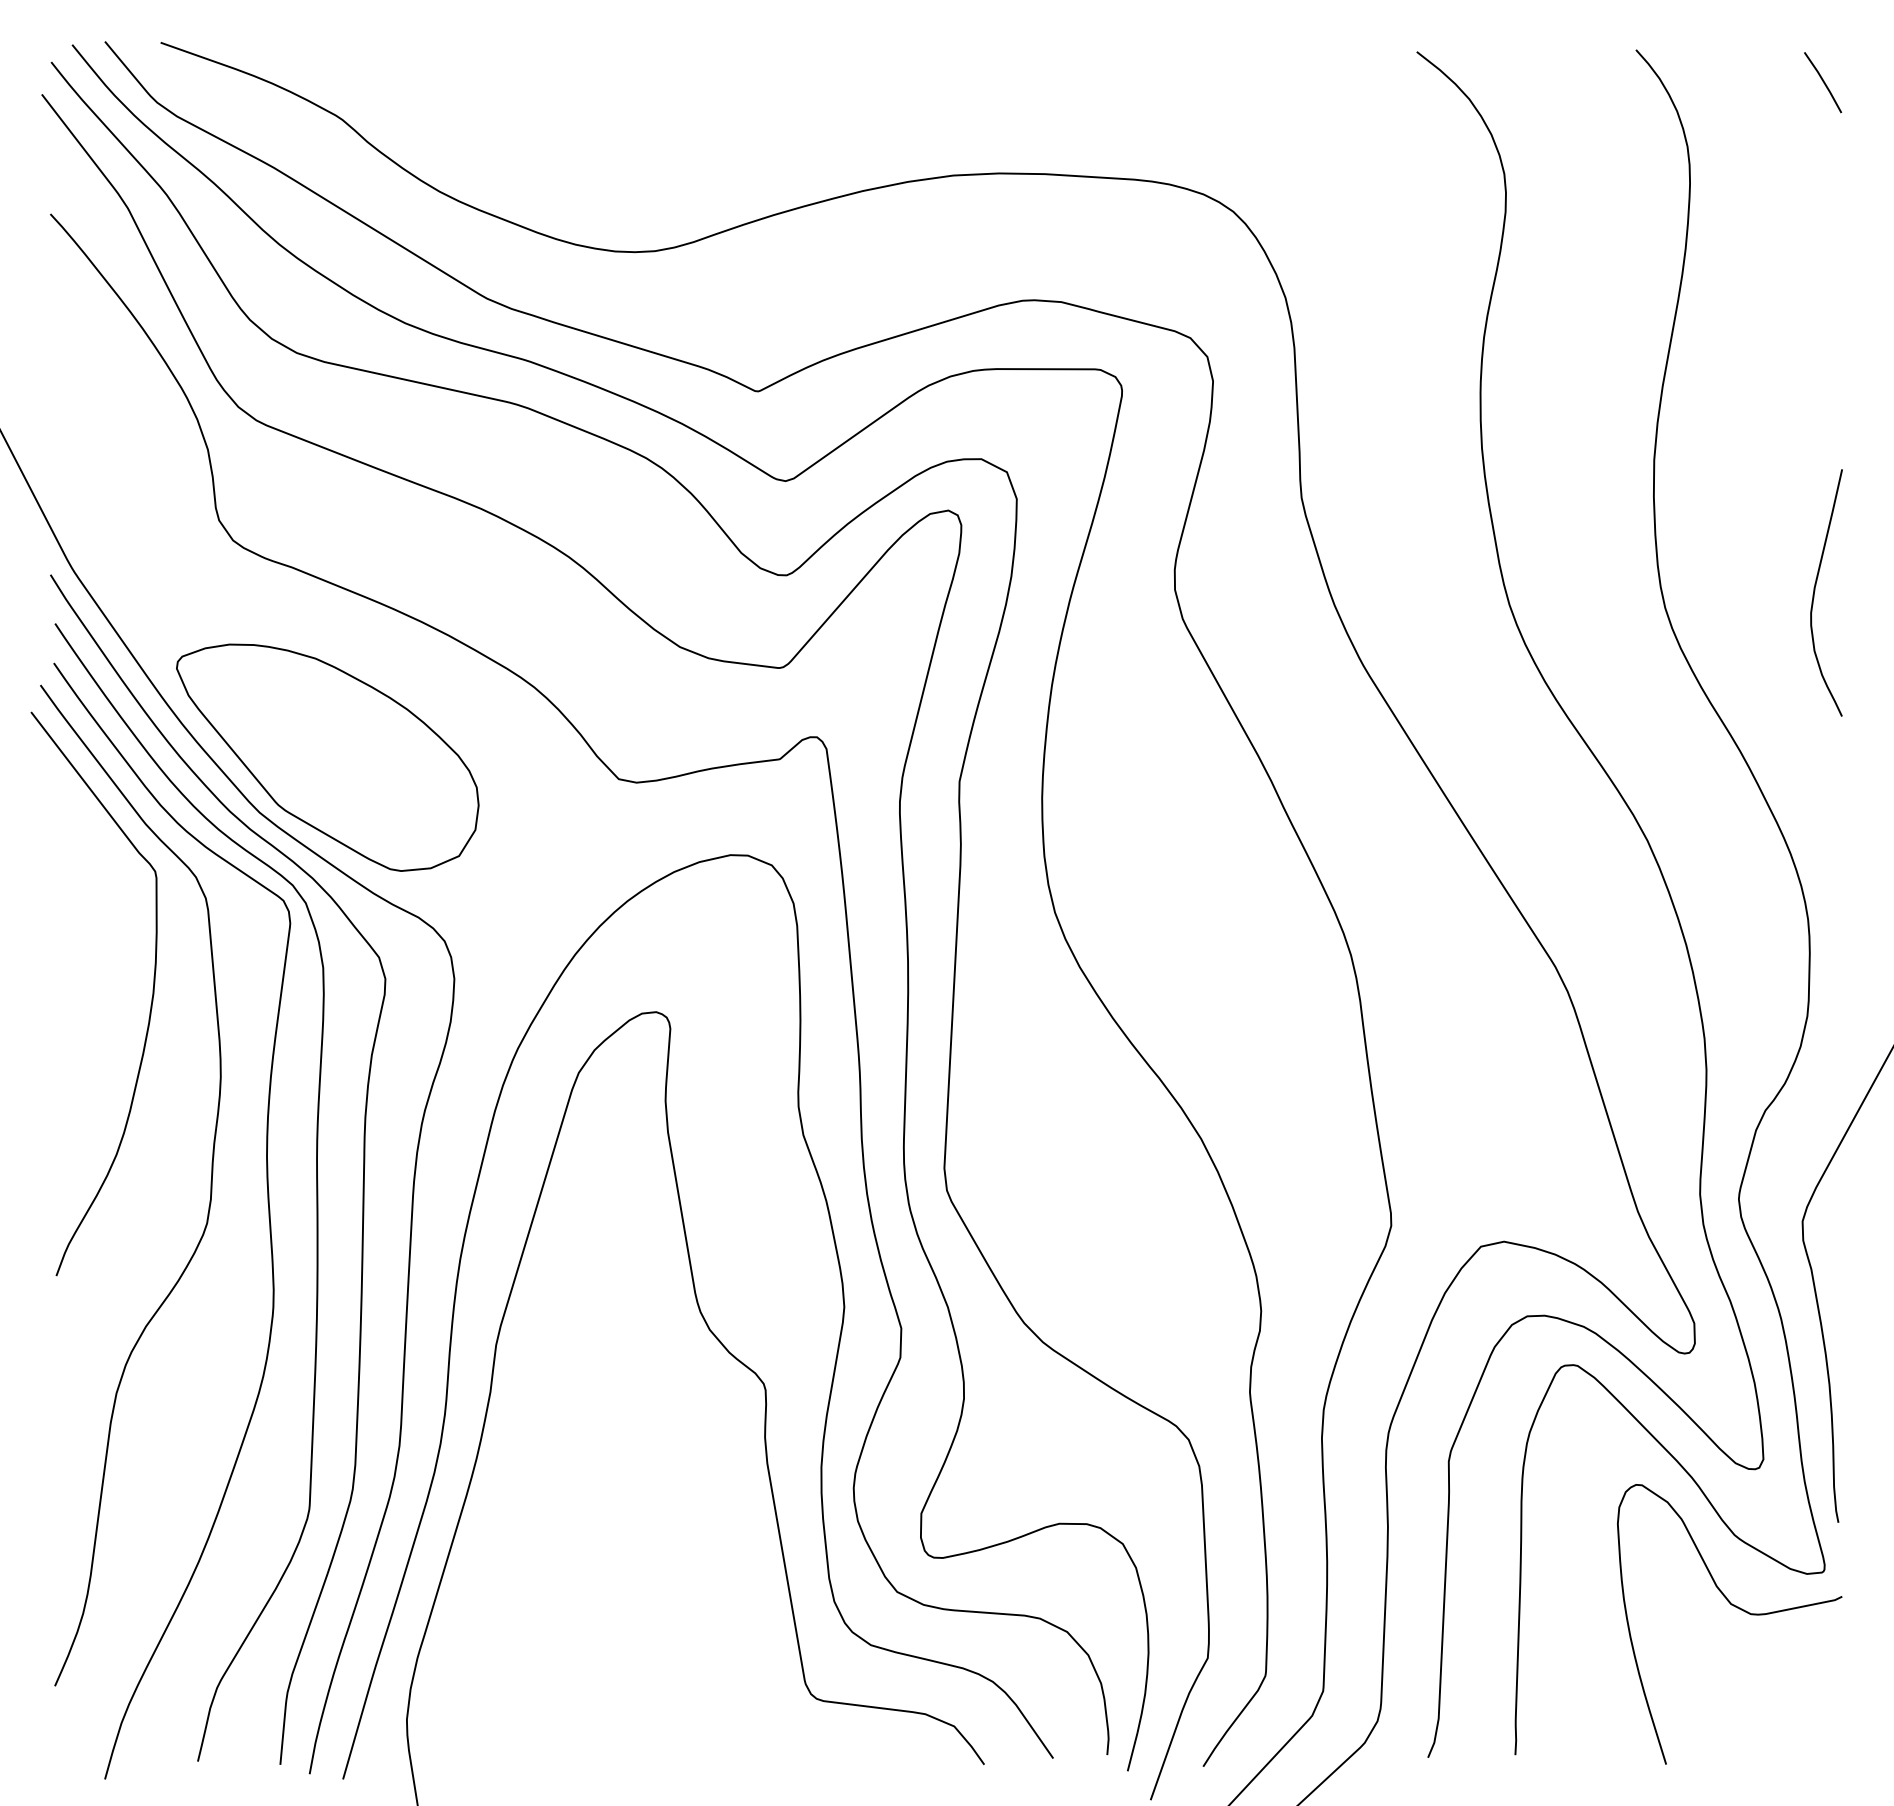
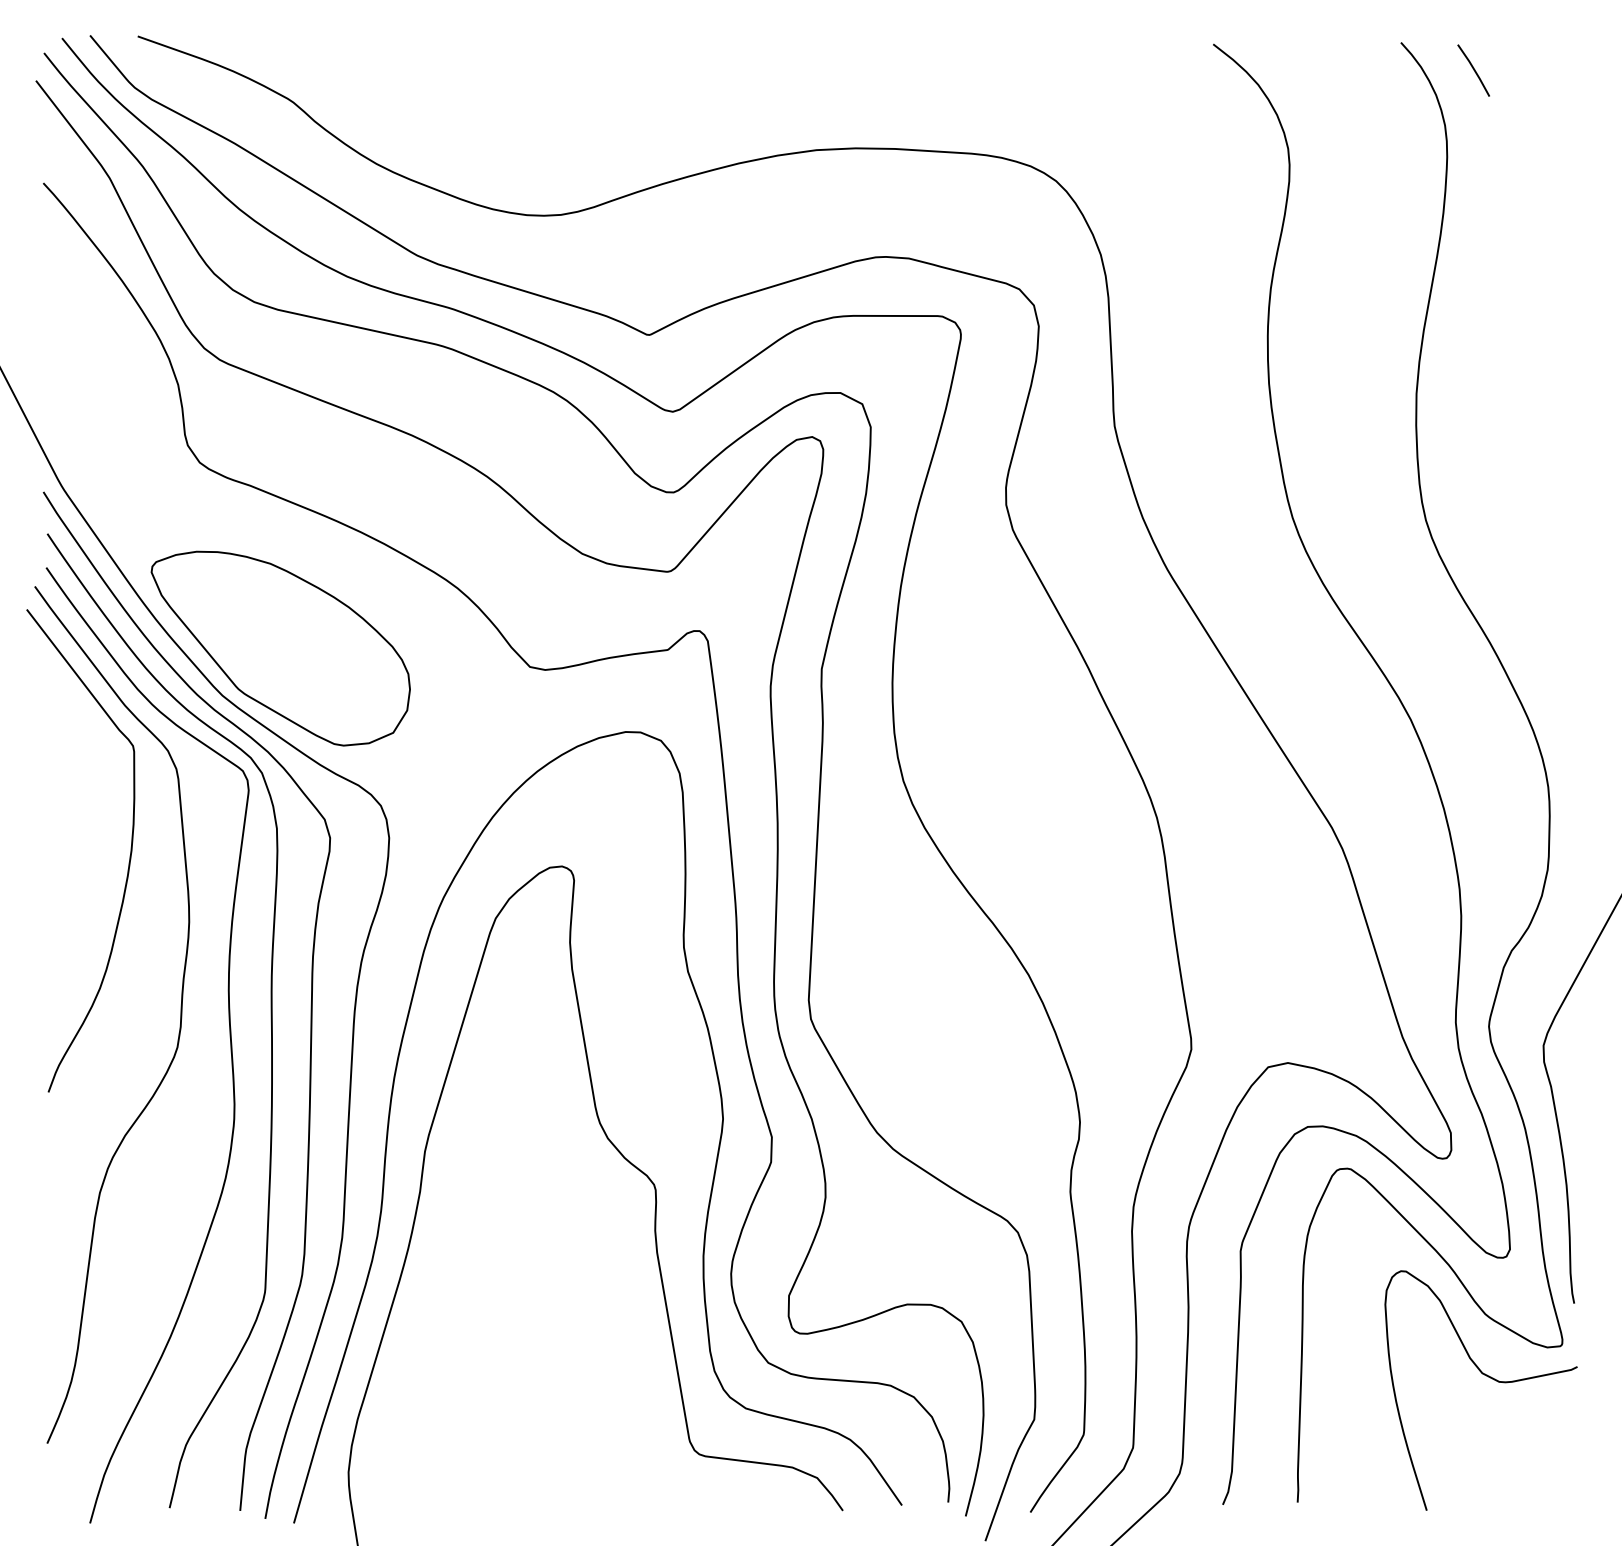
line: (1823, 82) -> (1474, 70), moved
curve: (1815, 591) -> (1554, 506), removed

